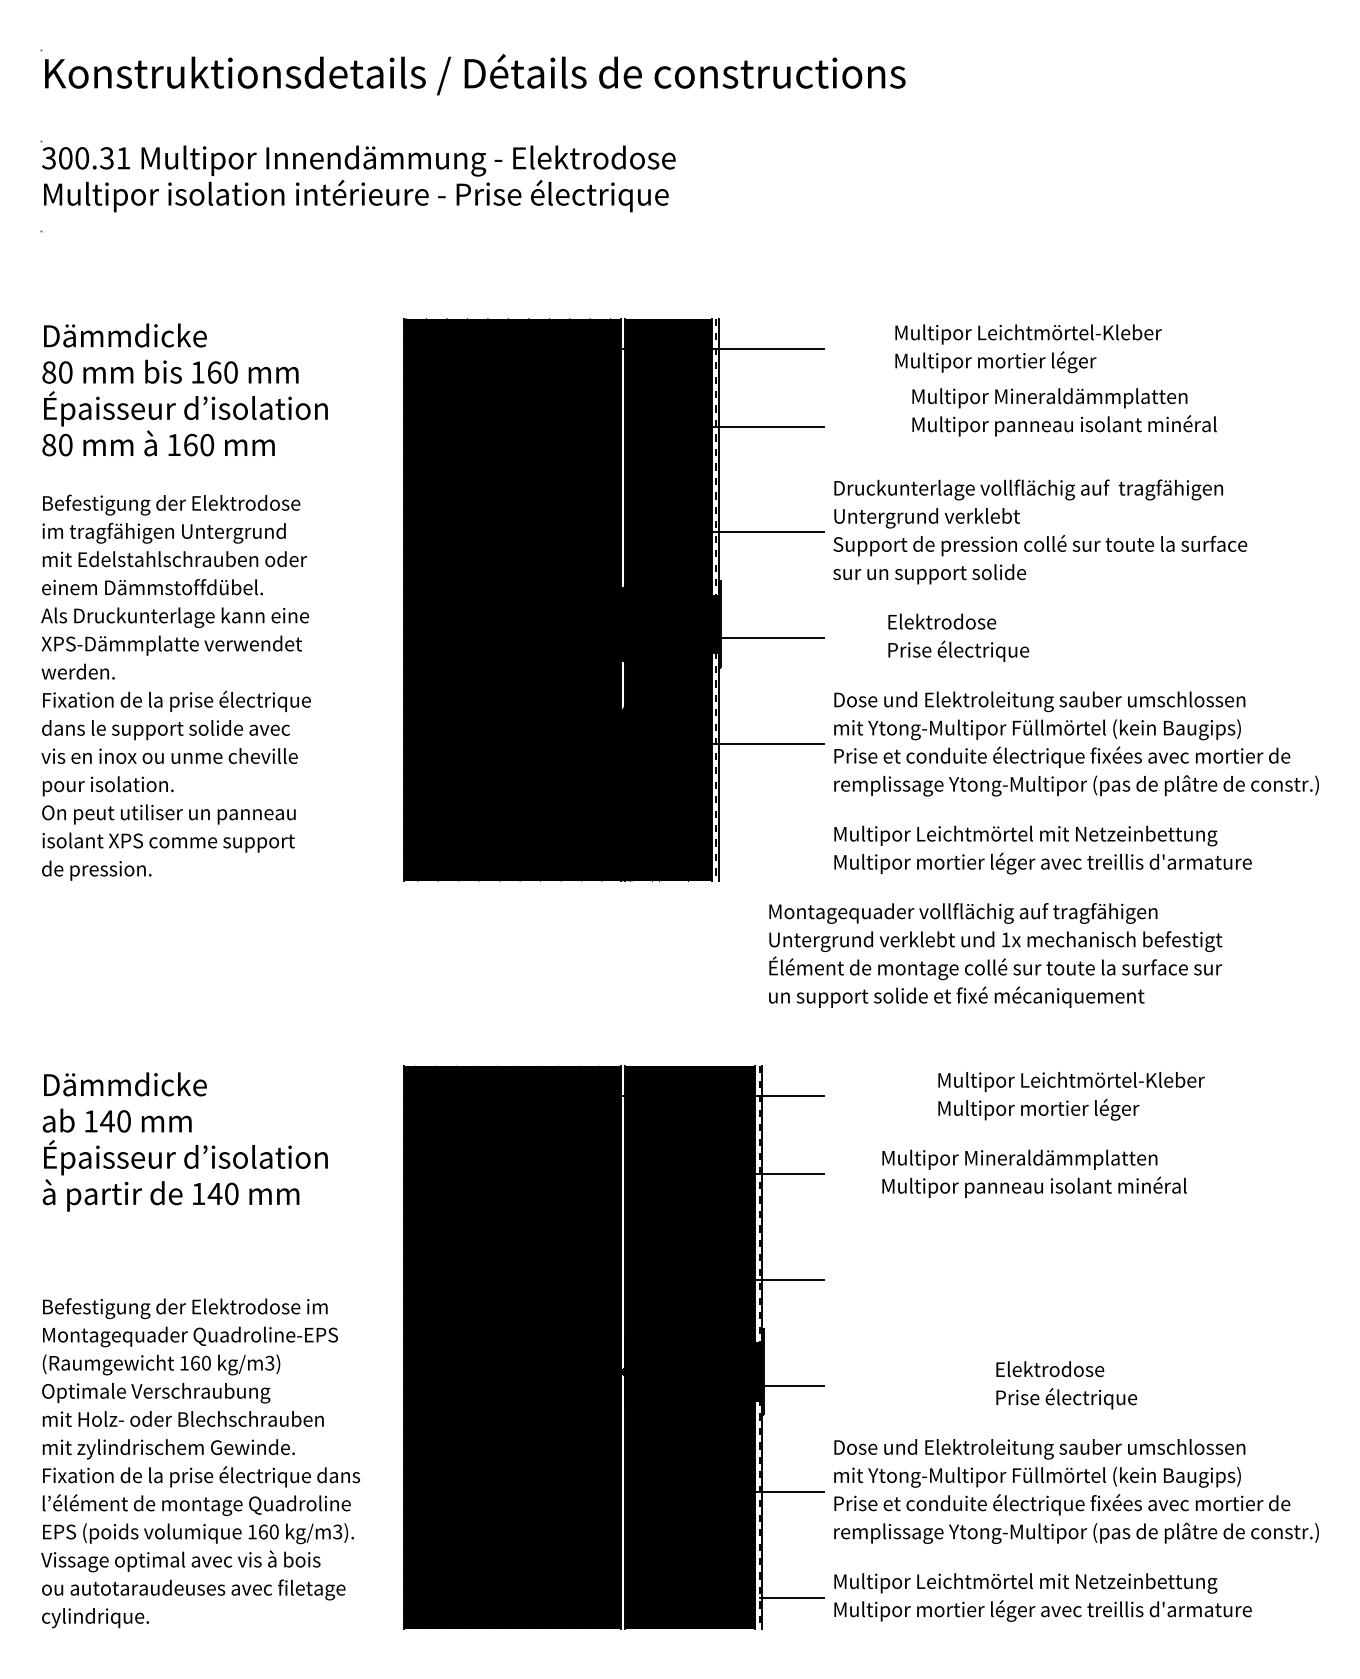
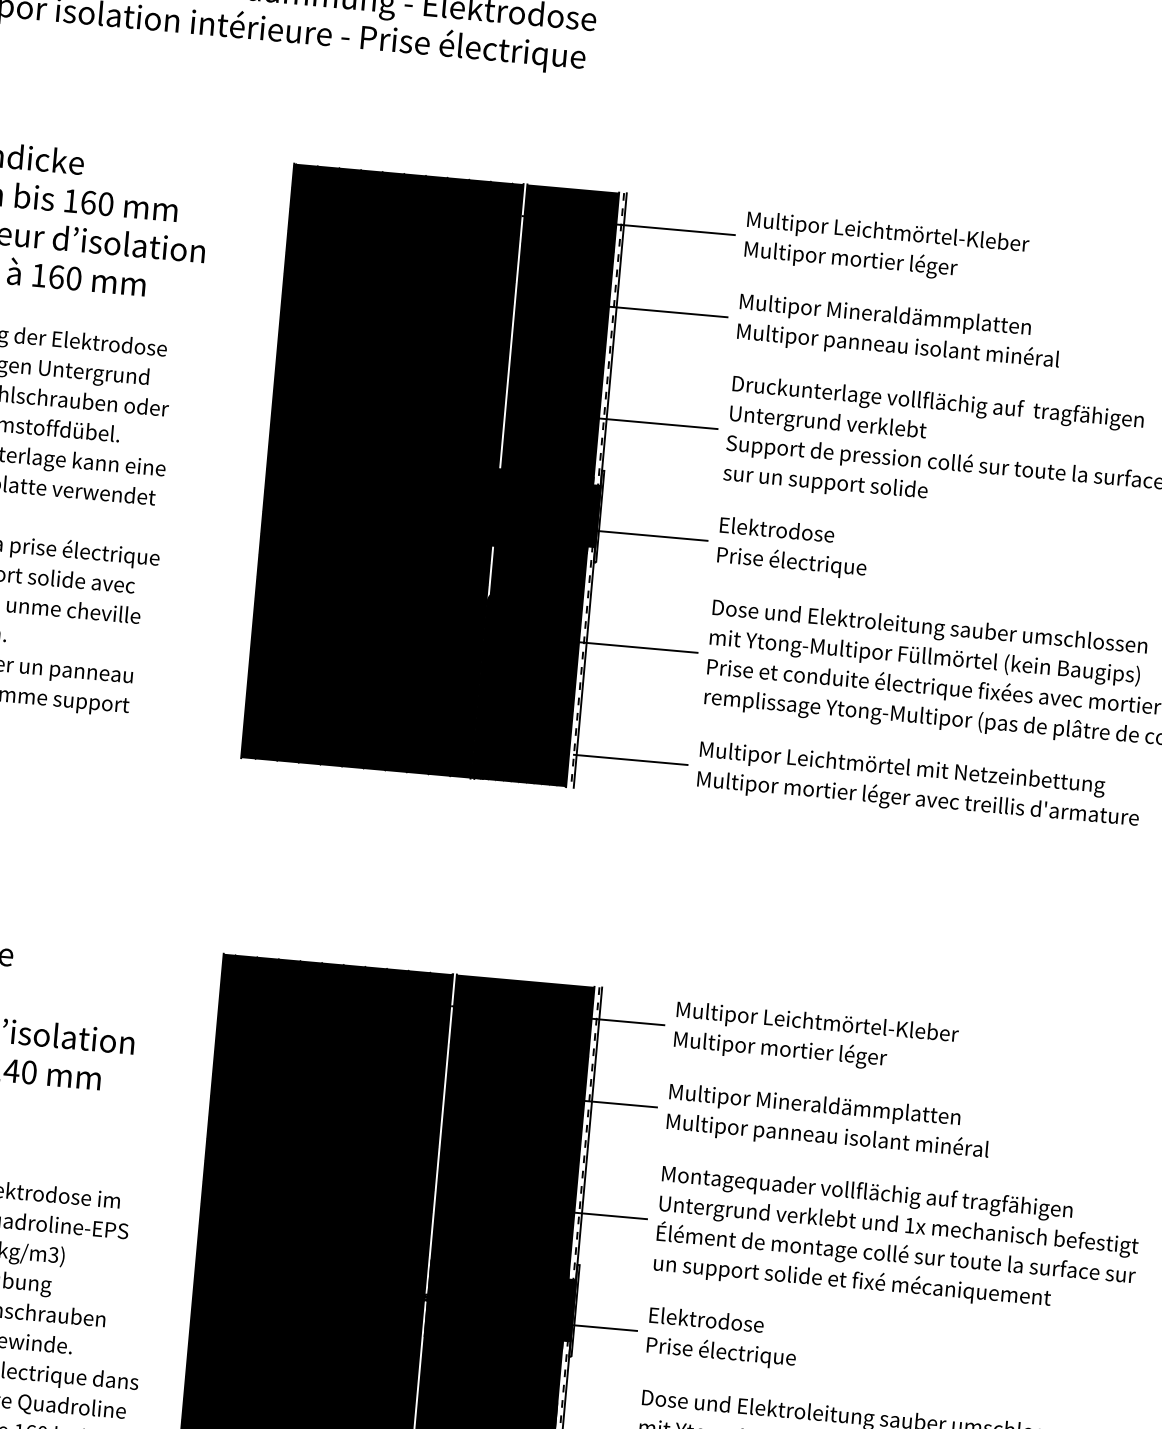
text: (1028, 348) -> (886, 248), moved
text: (1064, 412) -> (899, 332), moved
text: (958, 637) -> (792, 547), moved
line: (769, 850) -> (630, 760), added
text: (995, 955) -> (897, 1241), moved
text: (1071, 1096) -> (816, 1038), moved
text: (1034, 1173) -> (829, 1122), moved
text: (1066, 1385) -> (722, 1338), moved

